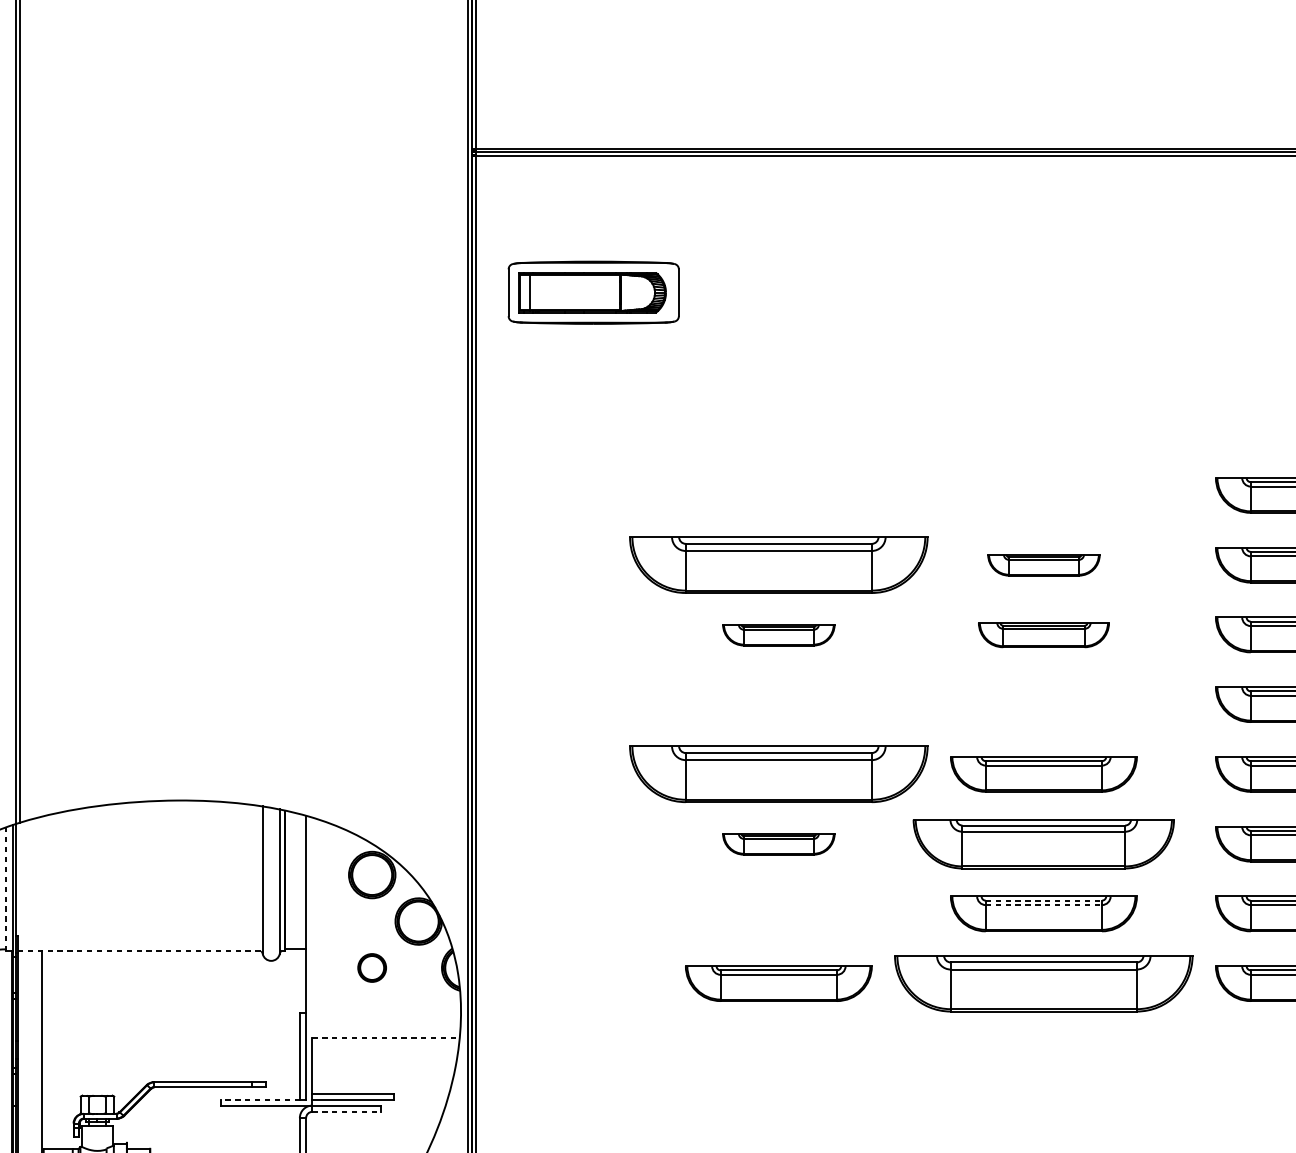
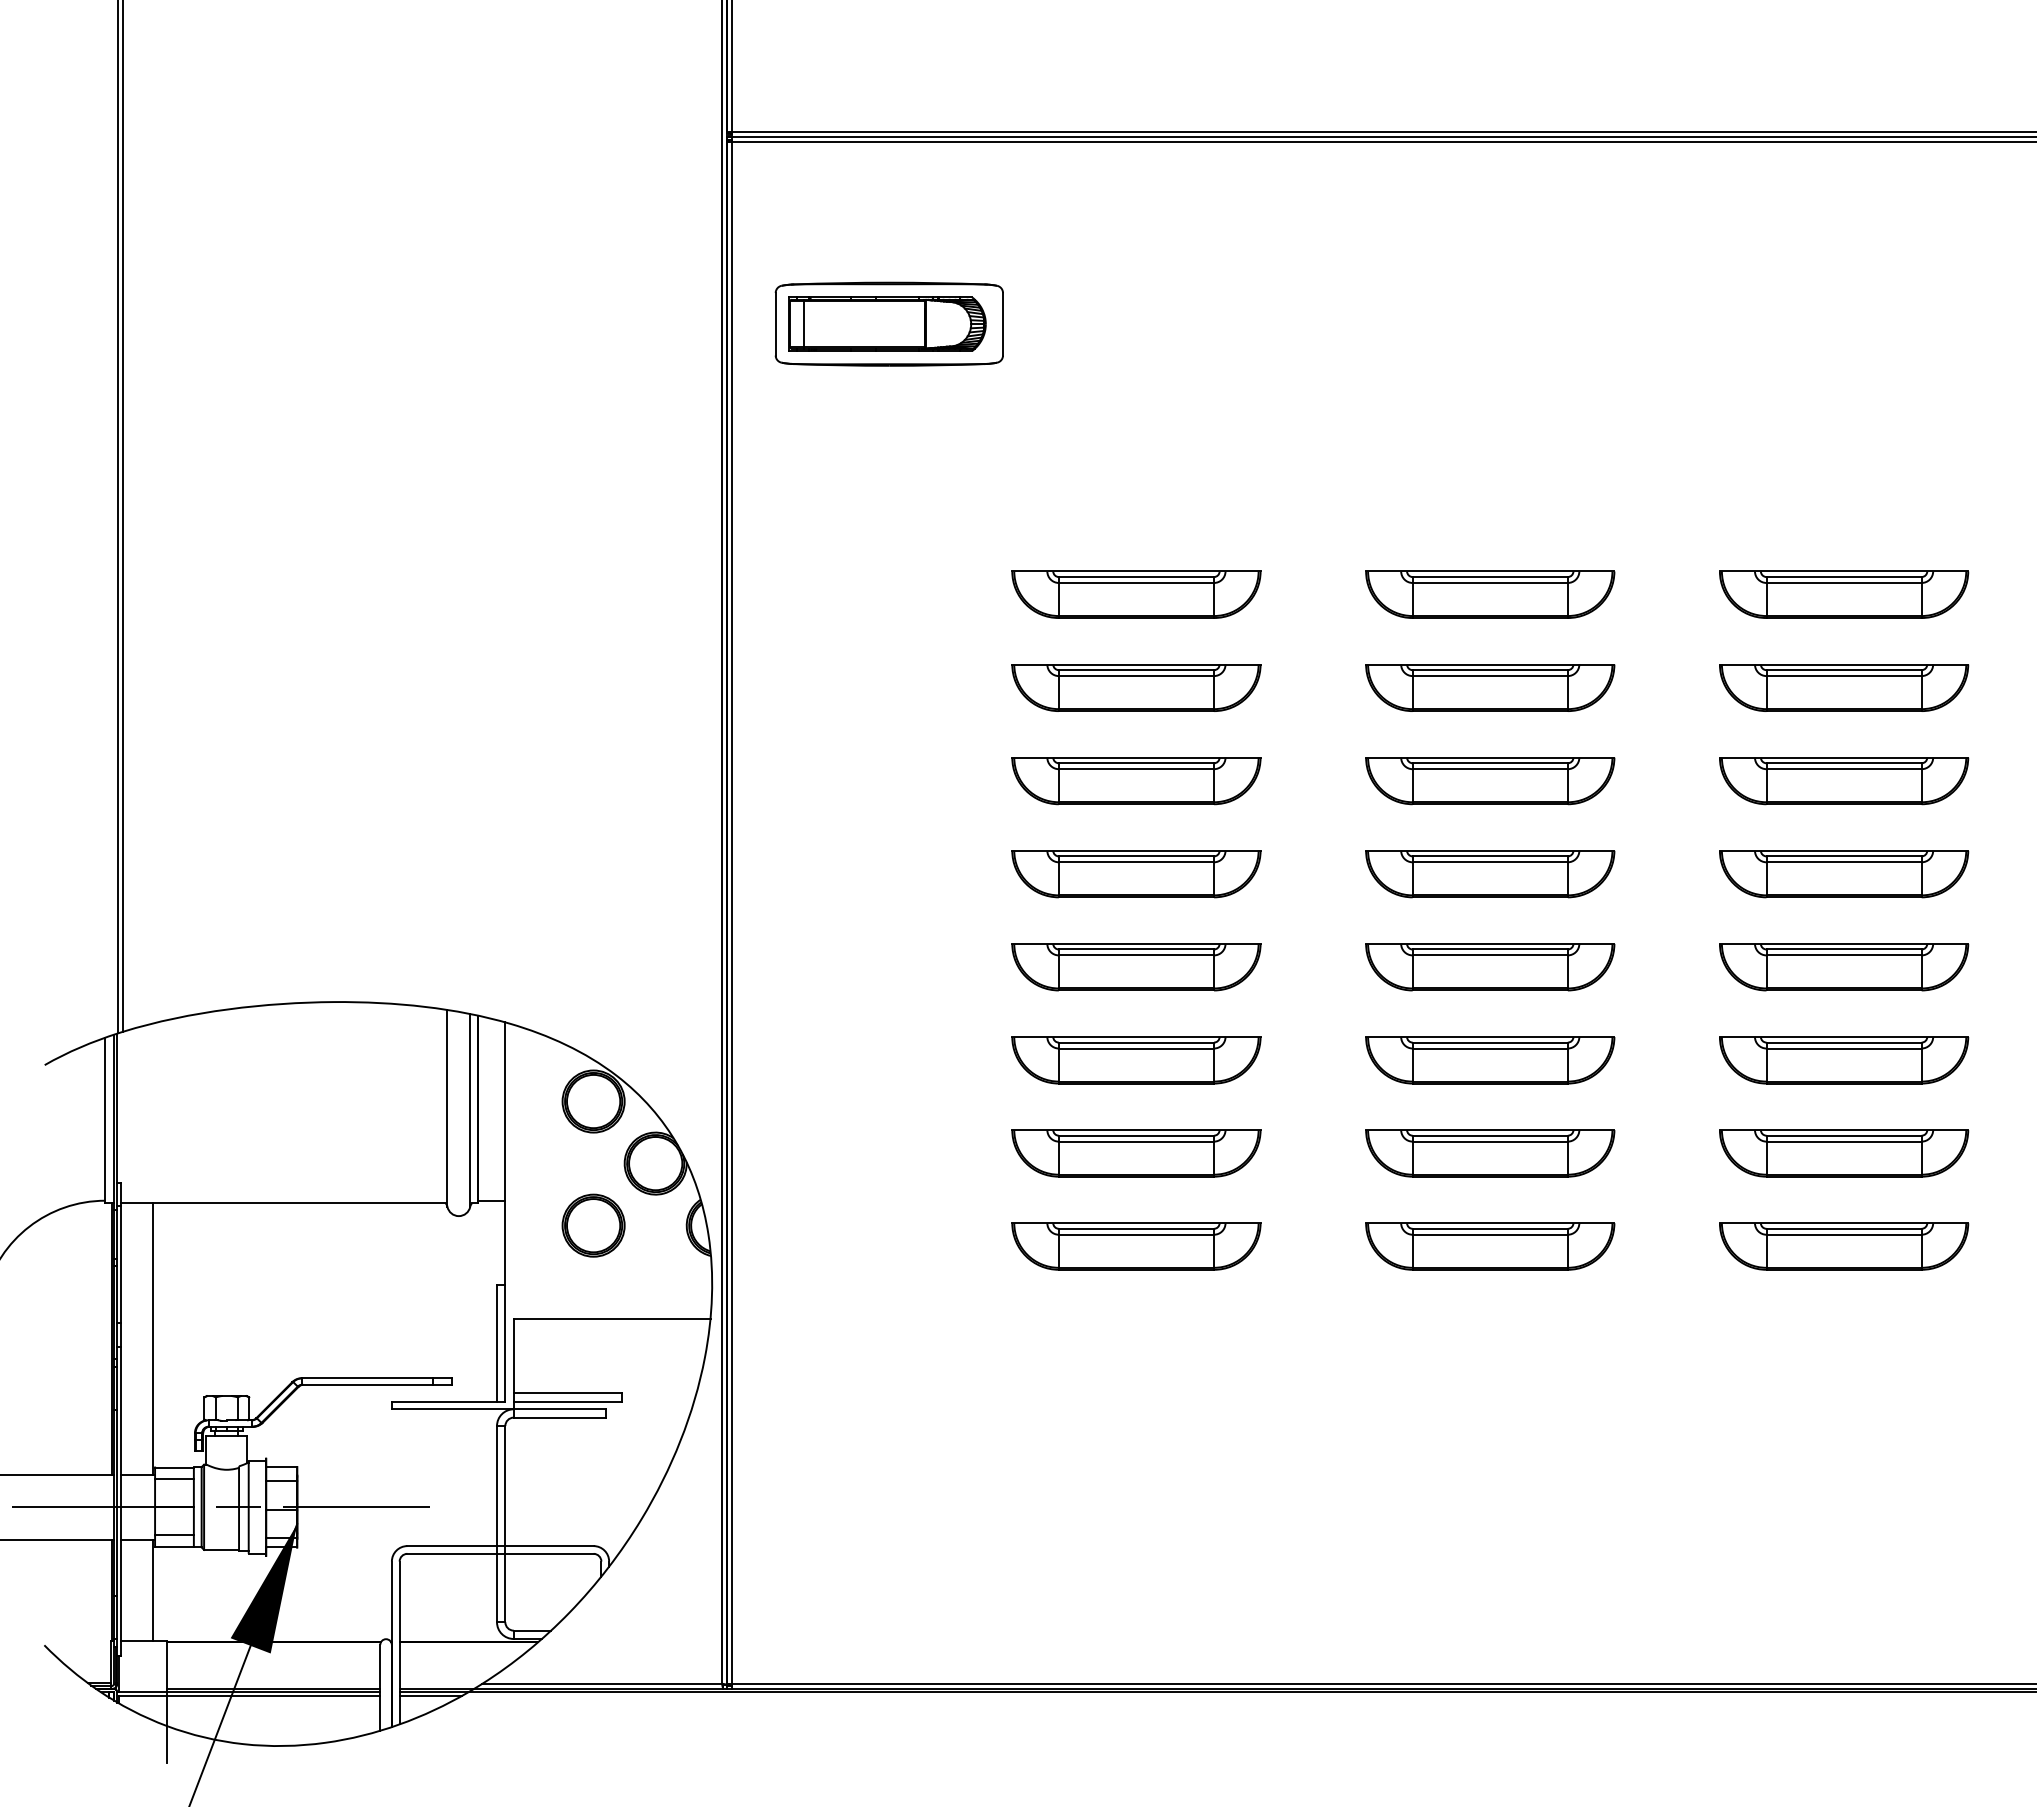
part: (778, 495) -> (1136, 594), added
part: (1044, 495) -> (1490, 594), added
part: (778, 564) -> (1136, 687), size x0.62
part: (1044, 564) -> (1490, 687), size x1.67
part: (778, 635) -> (1136, 781), size x1.67
part: (1044, 635) -> (1490, 781), size x1.43
part: (778, 704) -> (1136, 874), added
part: (1044, 704) -> (1490, 874), added
part: (778, 774) -> (1136, 967), size x0.62
part: (778, 844) -> (1136, 1060), size x1.67
part: (1044, 844) -> (1490, 1060), size x0.71
line: (6, 889) -> (105, 1120), dashed -> solid
line: (1044, 900) -> (1490, 1135), dashed -> solid
line: (1044, 904) -> (1490, 1141), dashed -> solid
part: (778, 913) -> (1136, 1153), added
line: (139, 951) -> (283, 1203), dashed -> solid
part: (372, 967) -> (593, 1225), size x1.67
part: (1044, 983) -> (1490, 1246), size x0.62
line: (386, 1037) -> (612, 1318), dashed -> solid
line: (260, 1099) -> (444, 1401), dashed -> solid
line: (346, 1111) -> (559, 1417), dashed -> solid

